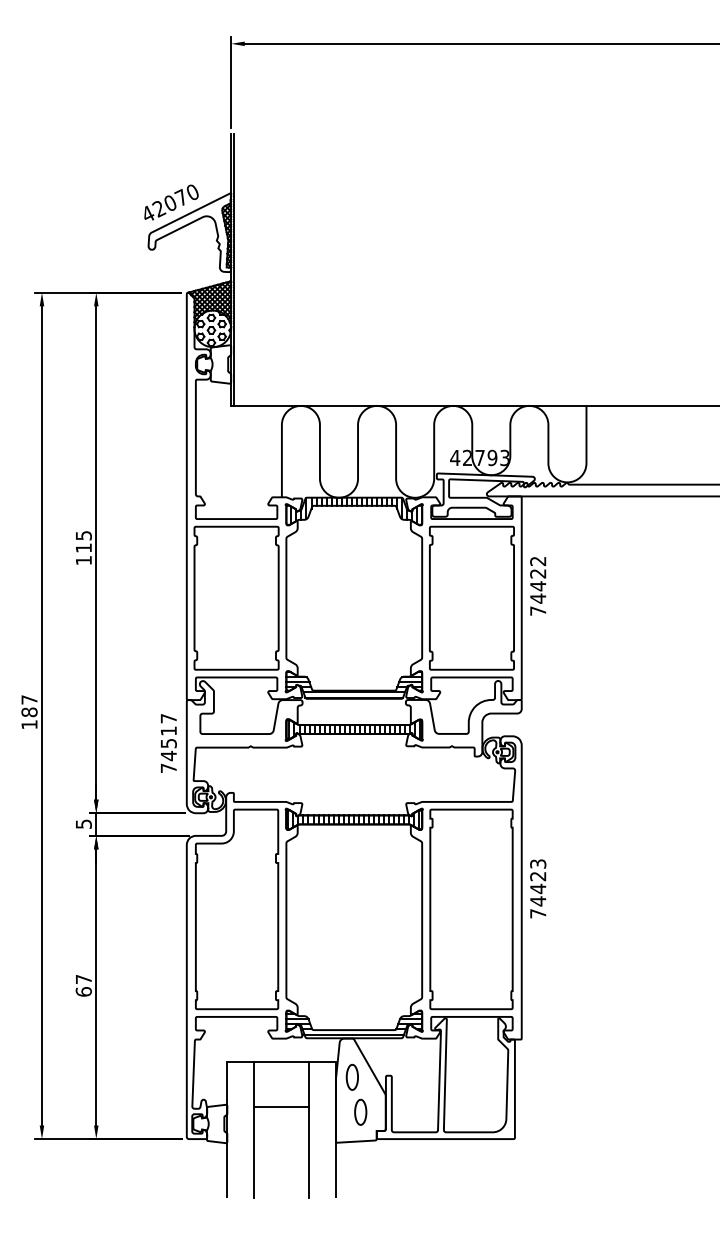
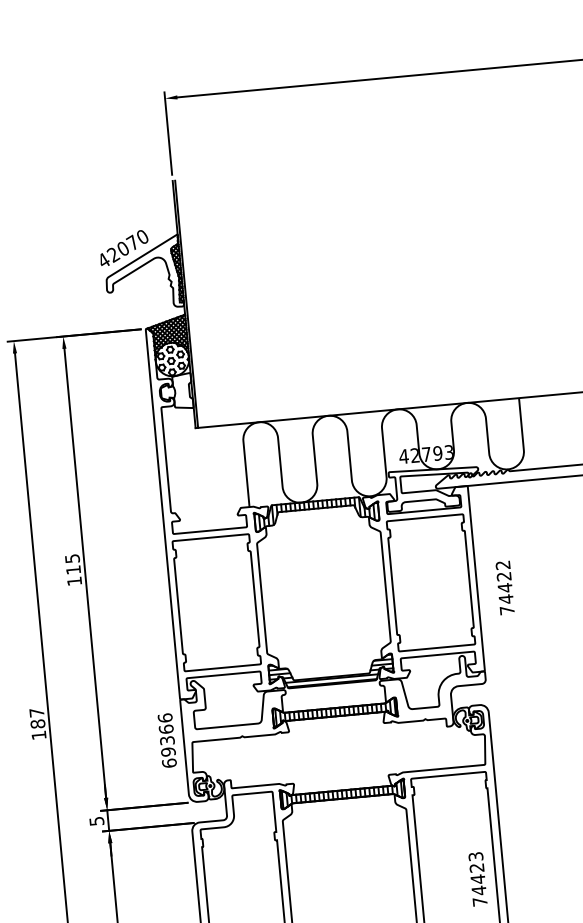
text: (538, 586) -> (505, 588), moved
text: (168, 743) -> (167, 740), 74517 -> 69366
text: (538, 888) -> (478, 878), moved

